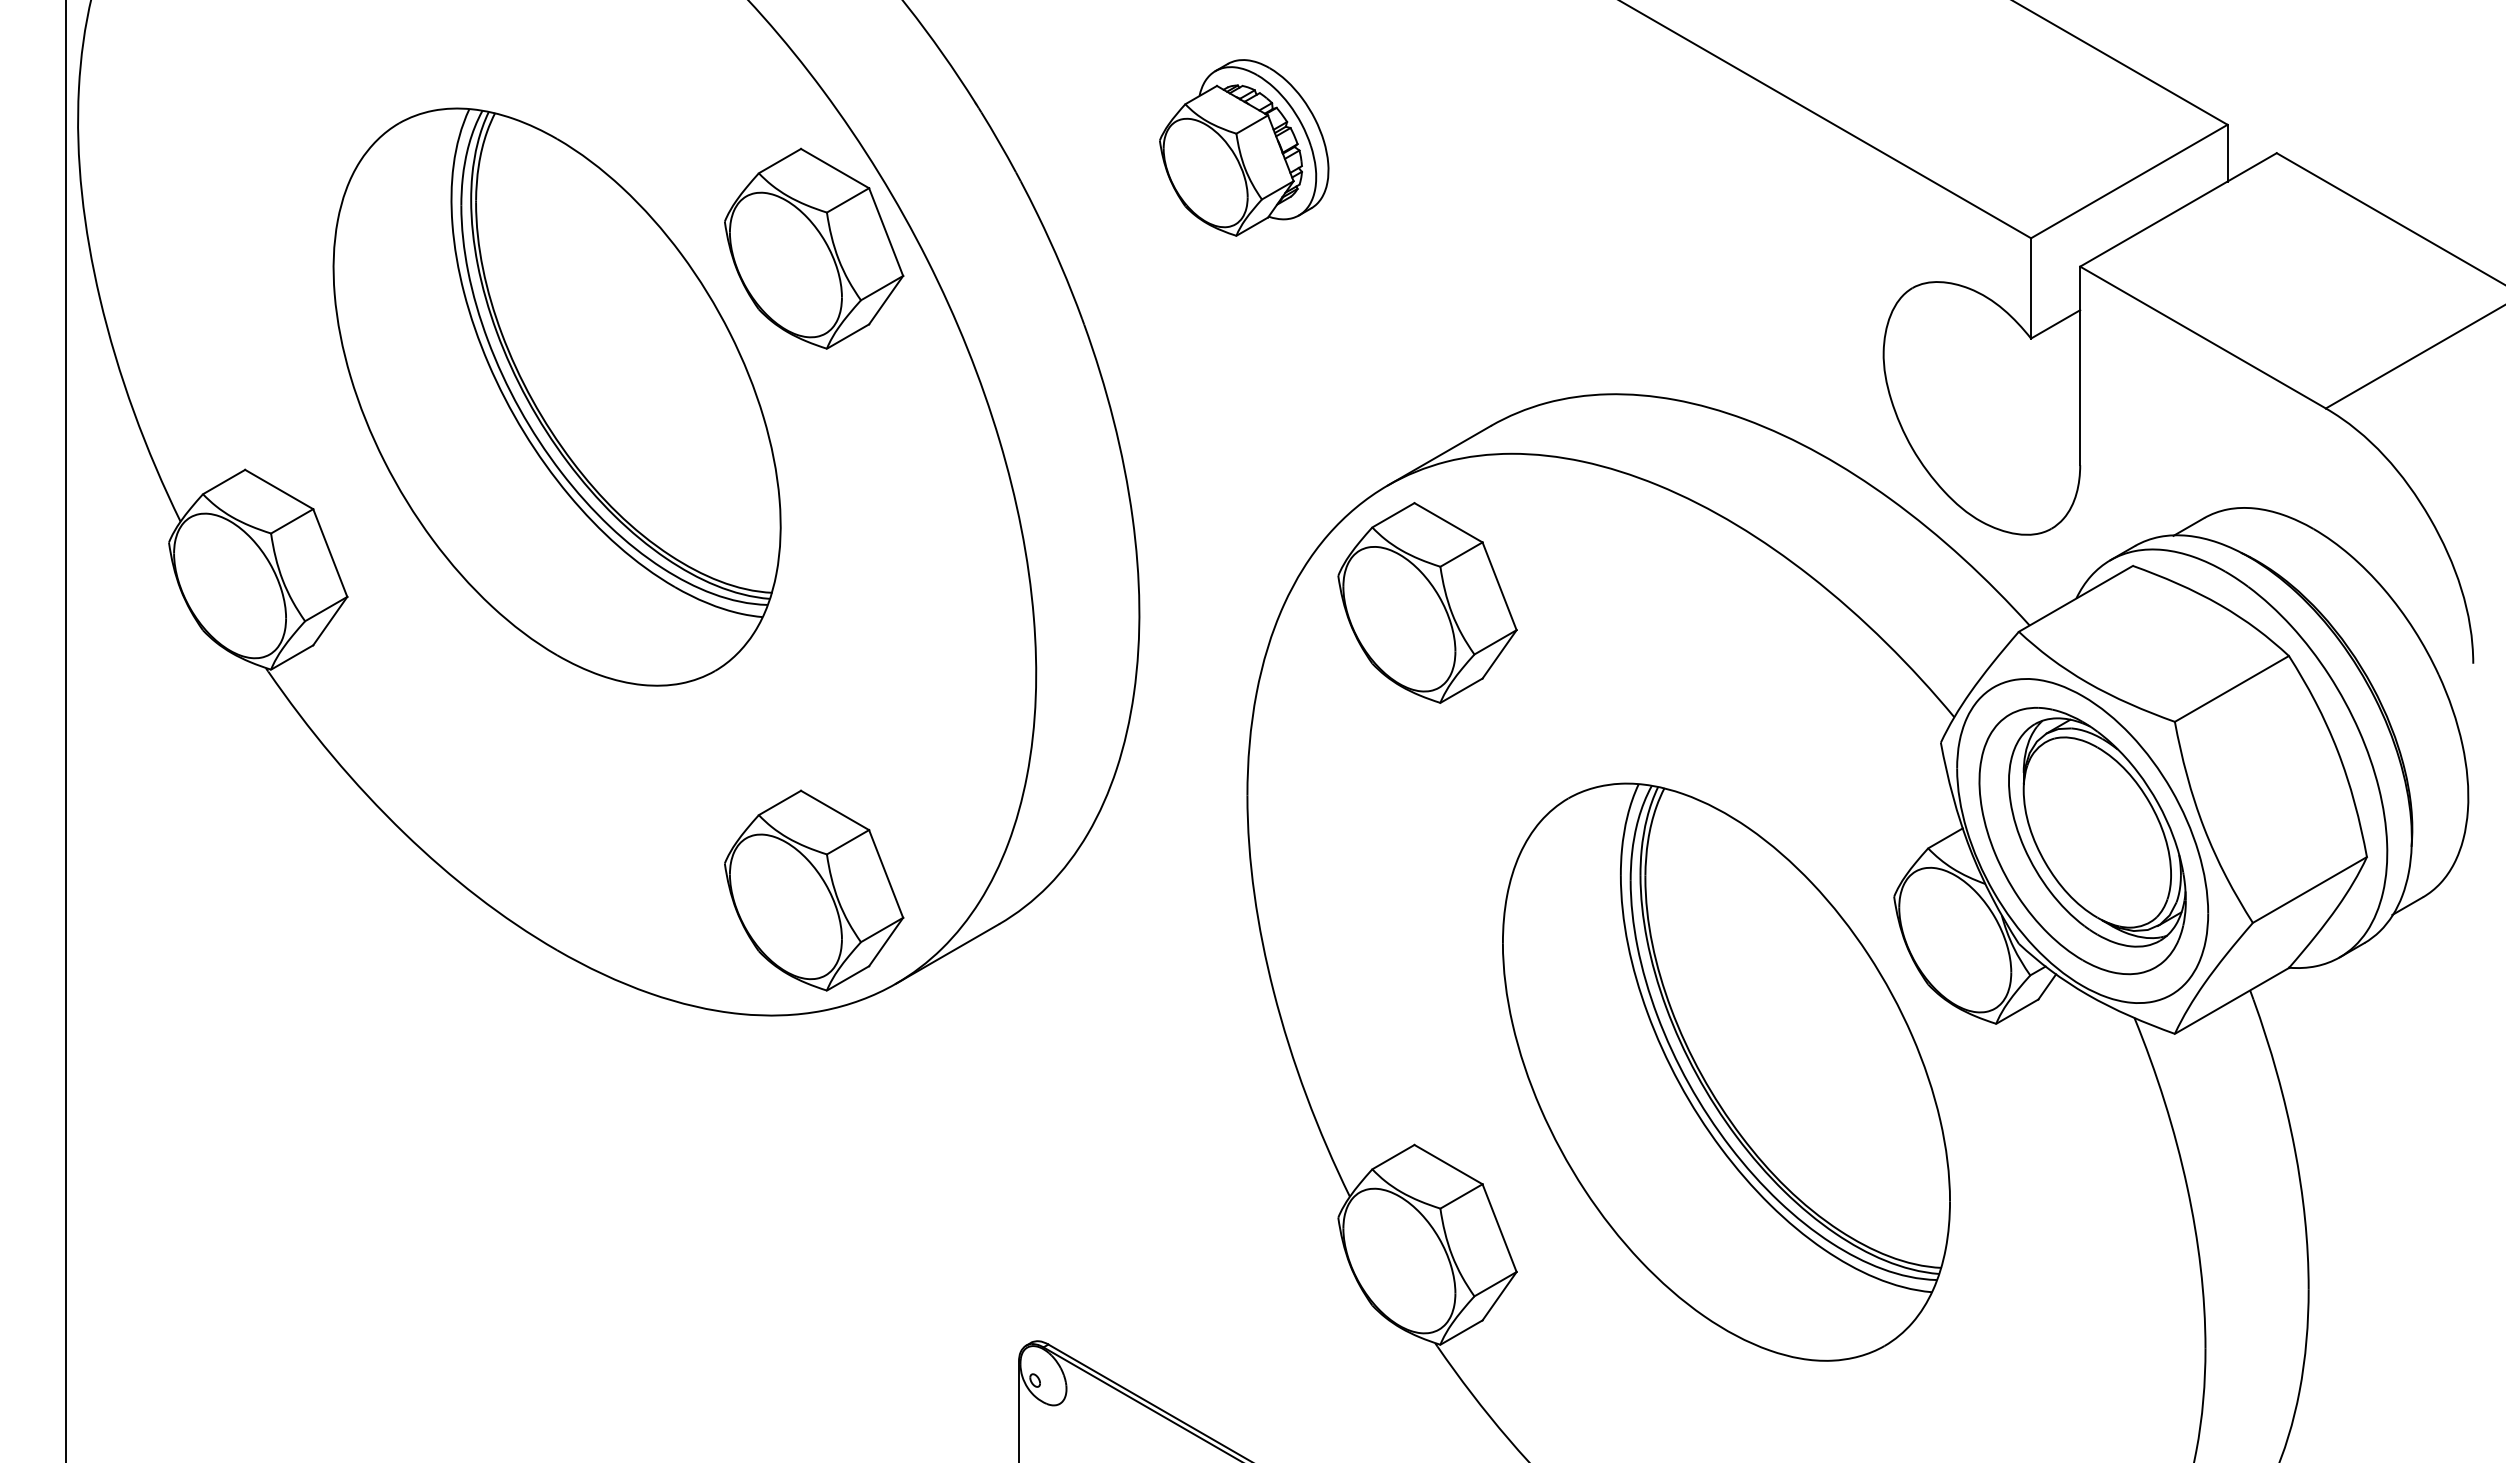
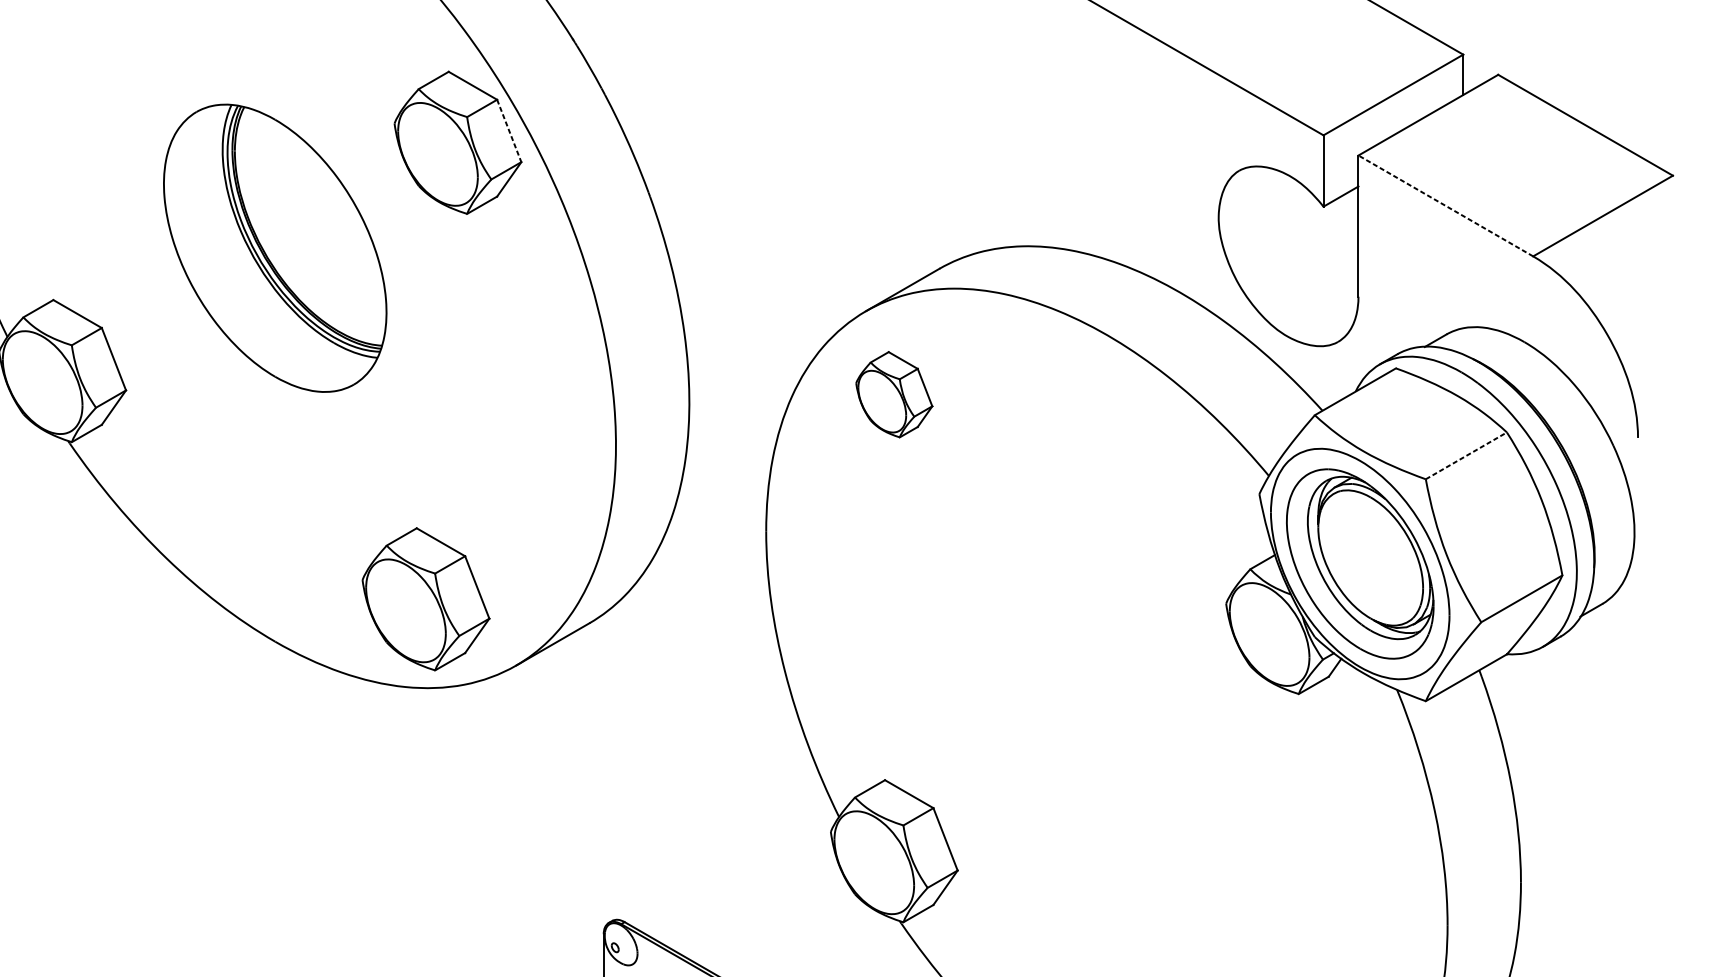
part: (1244, 147) -> (764, 70), removed
line: (886, 232) -> (509, 131), solid -> dashed
line: (2203, 337) -> (1446, 205), solid -> dashed
part: (556, 396) -> (274, 247), size x0.7
part: (1427, 602) -> (894, 394), size x0.6
line: (2231, 688) -> (1466, 455), solid -> dashed
part: (814, 890) -> (426, 599), moved
part: (1726, 1071) -> (1106, 727), removed

